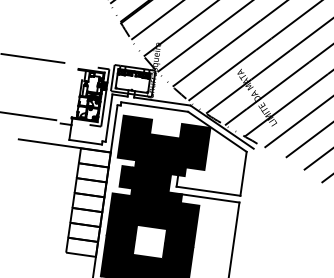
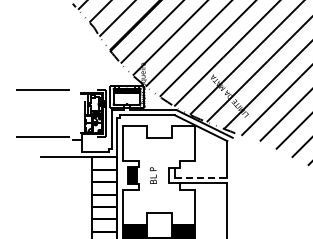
fill: (158, 181) -> (159, 175), removed
line: (209, 191) -> (201, 177), solid -> dashed

